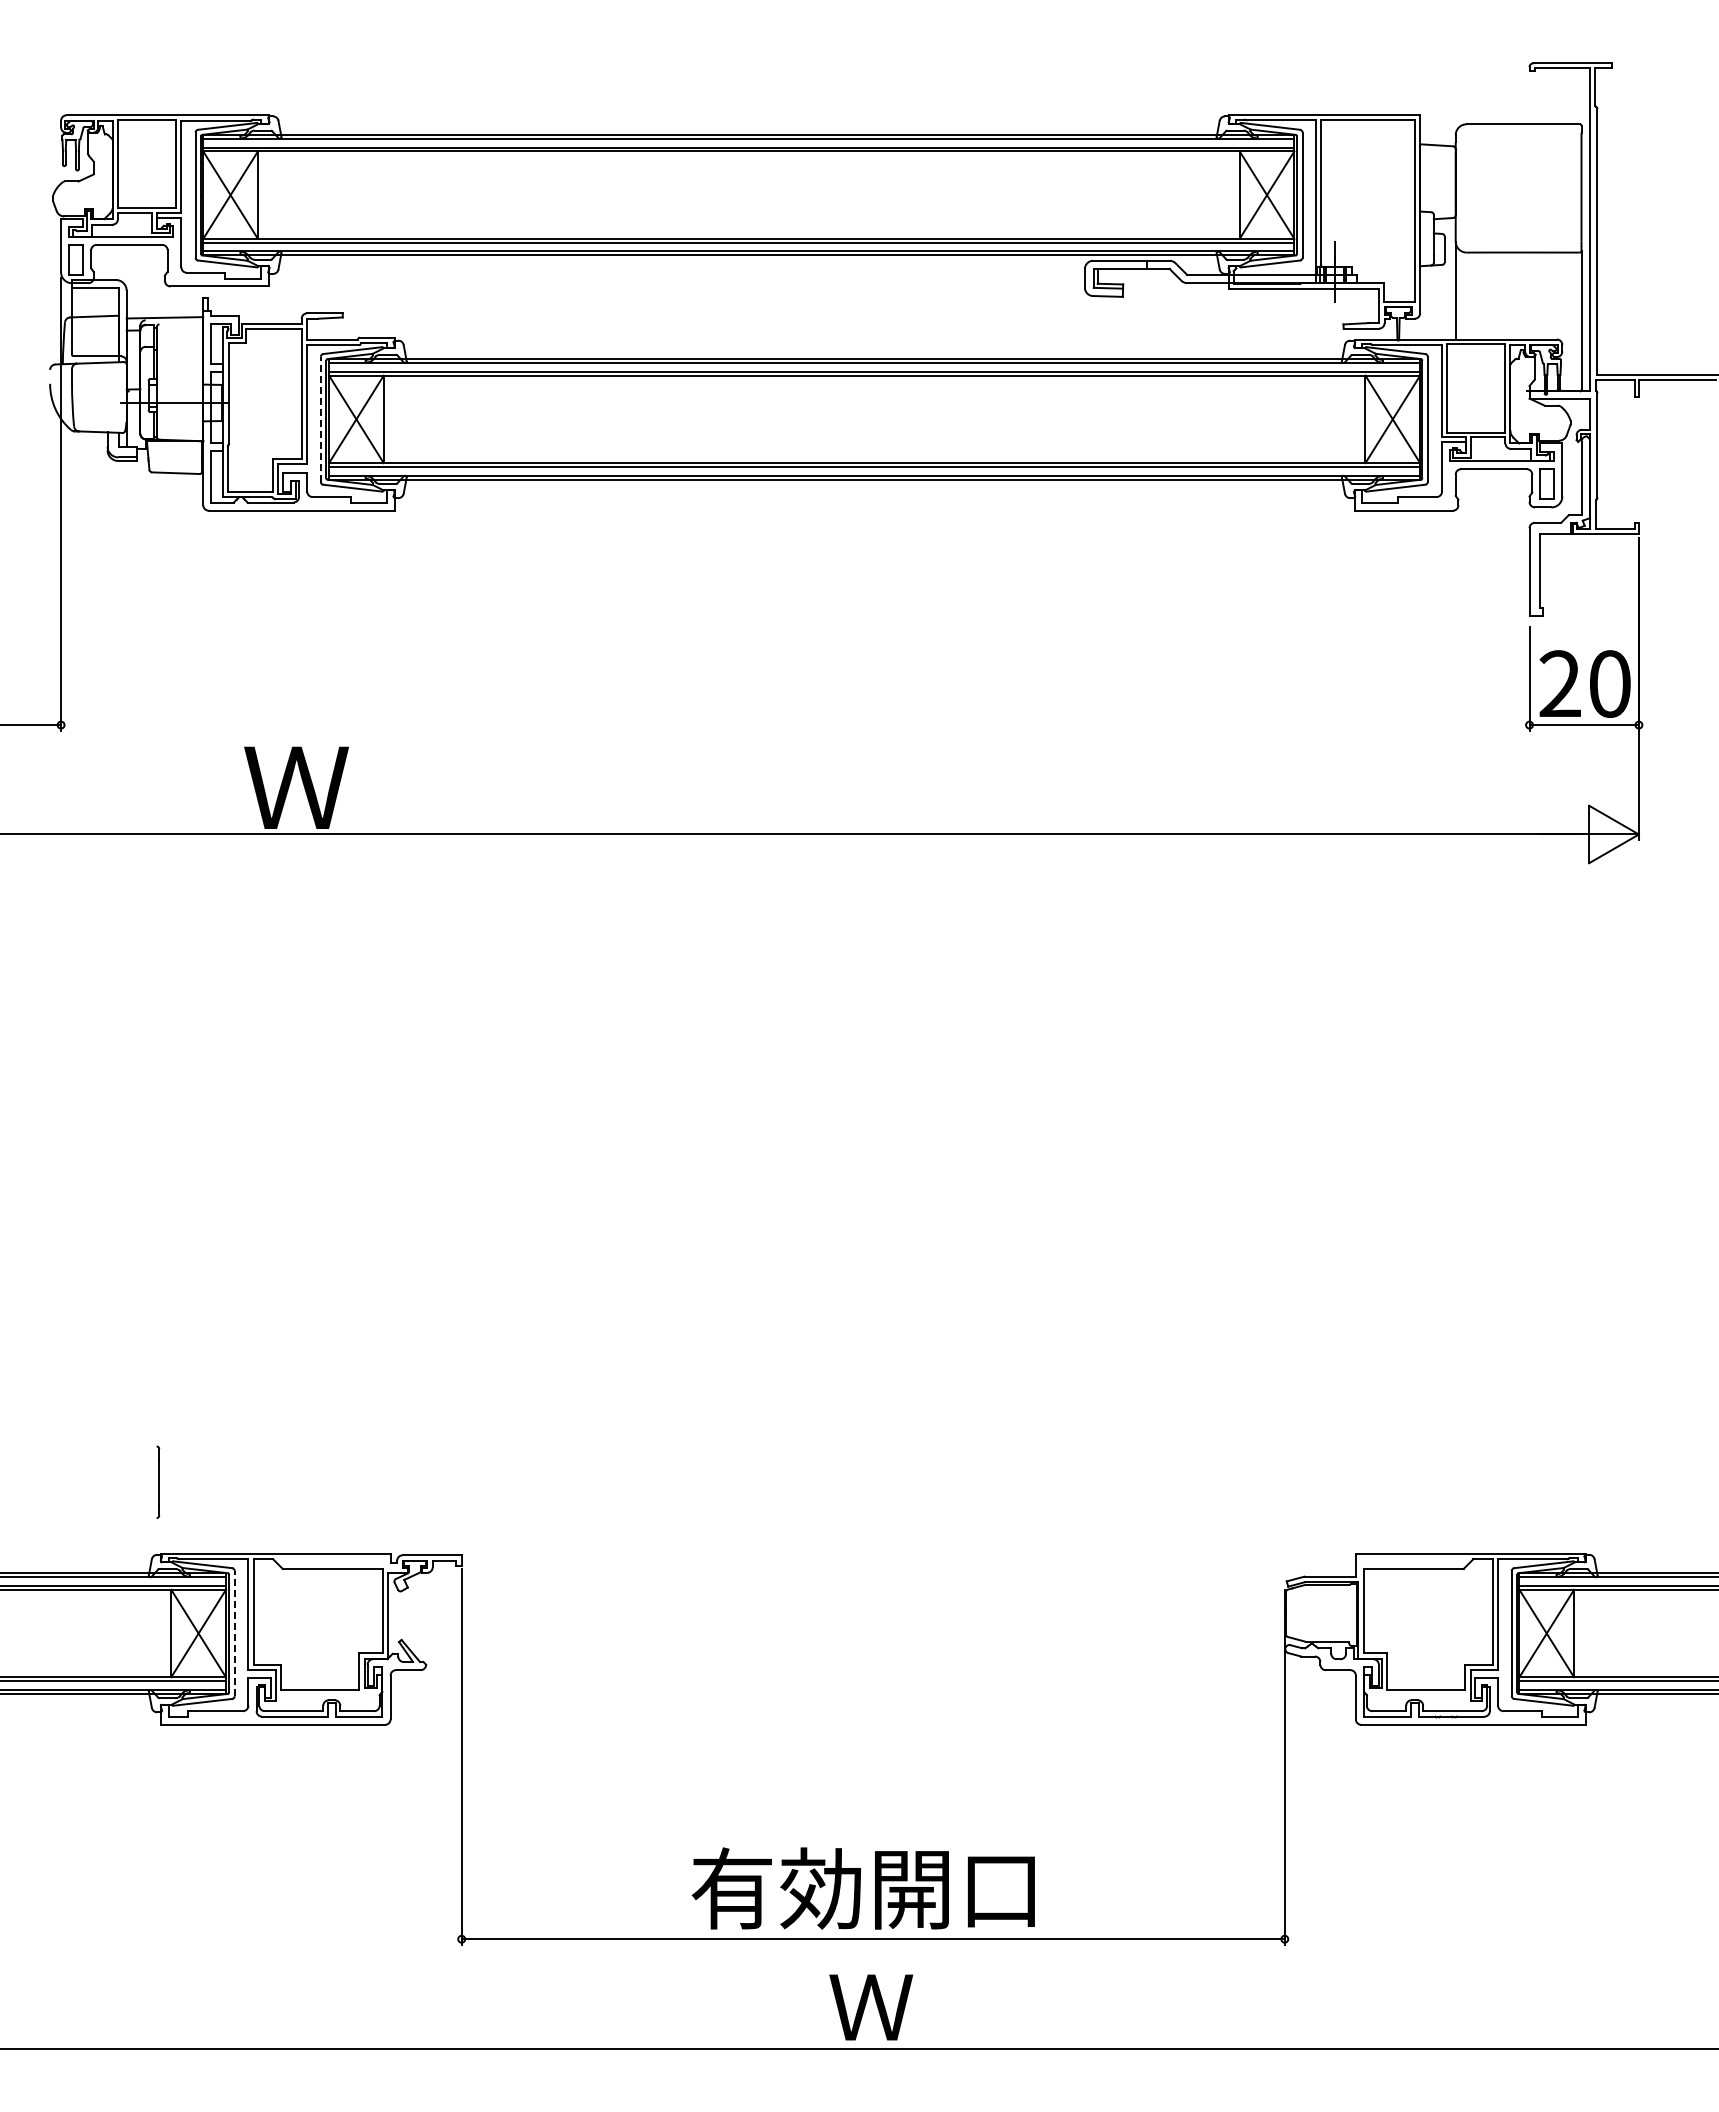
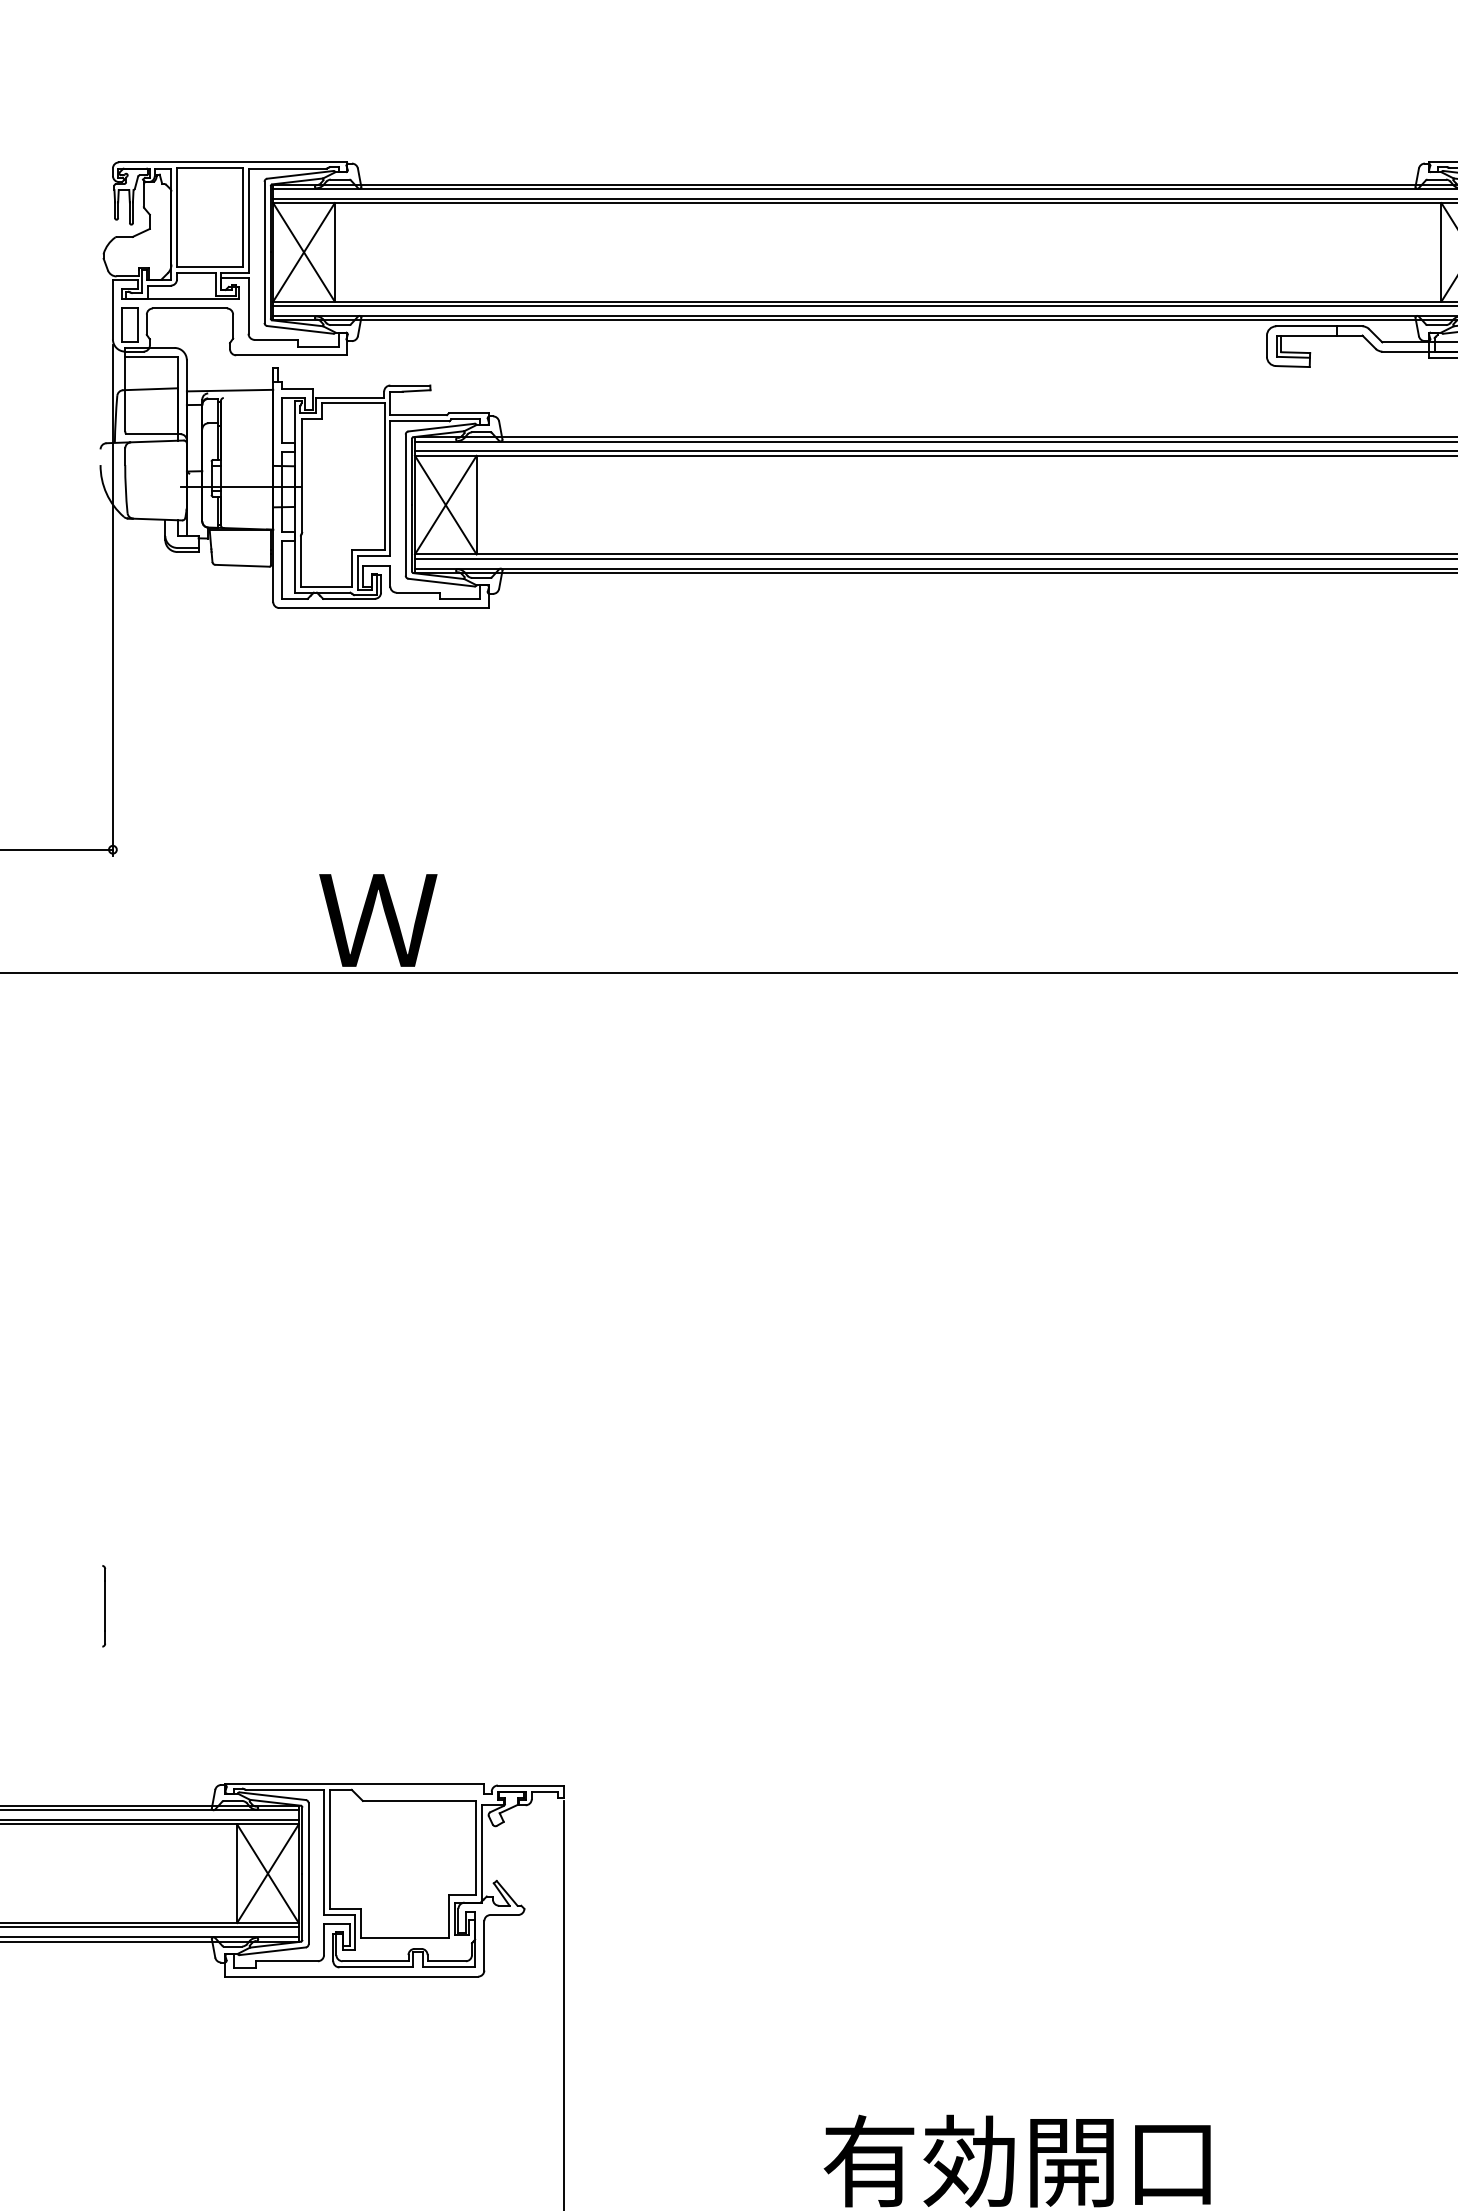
line: (320, 419) -> (405, 505), dashed -> solid
part: (158, 1481) -> (104, 1605), moved
line: (234, 1633) -> (308, 1873), dashed -> solid

